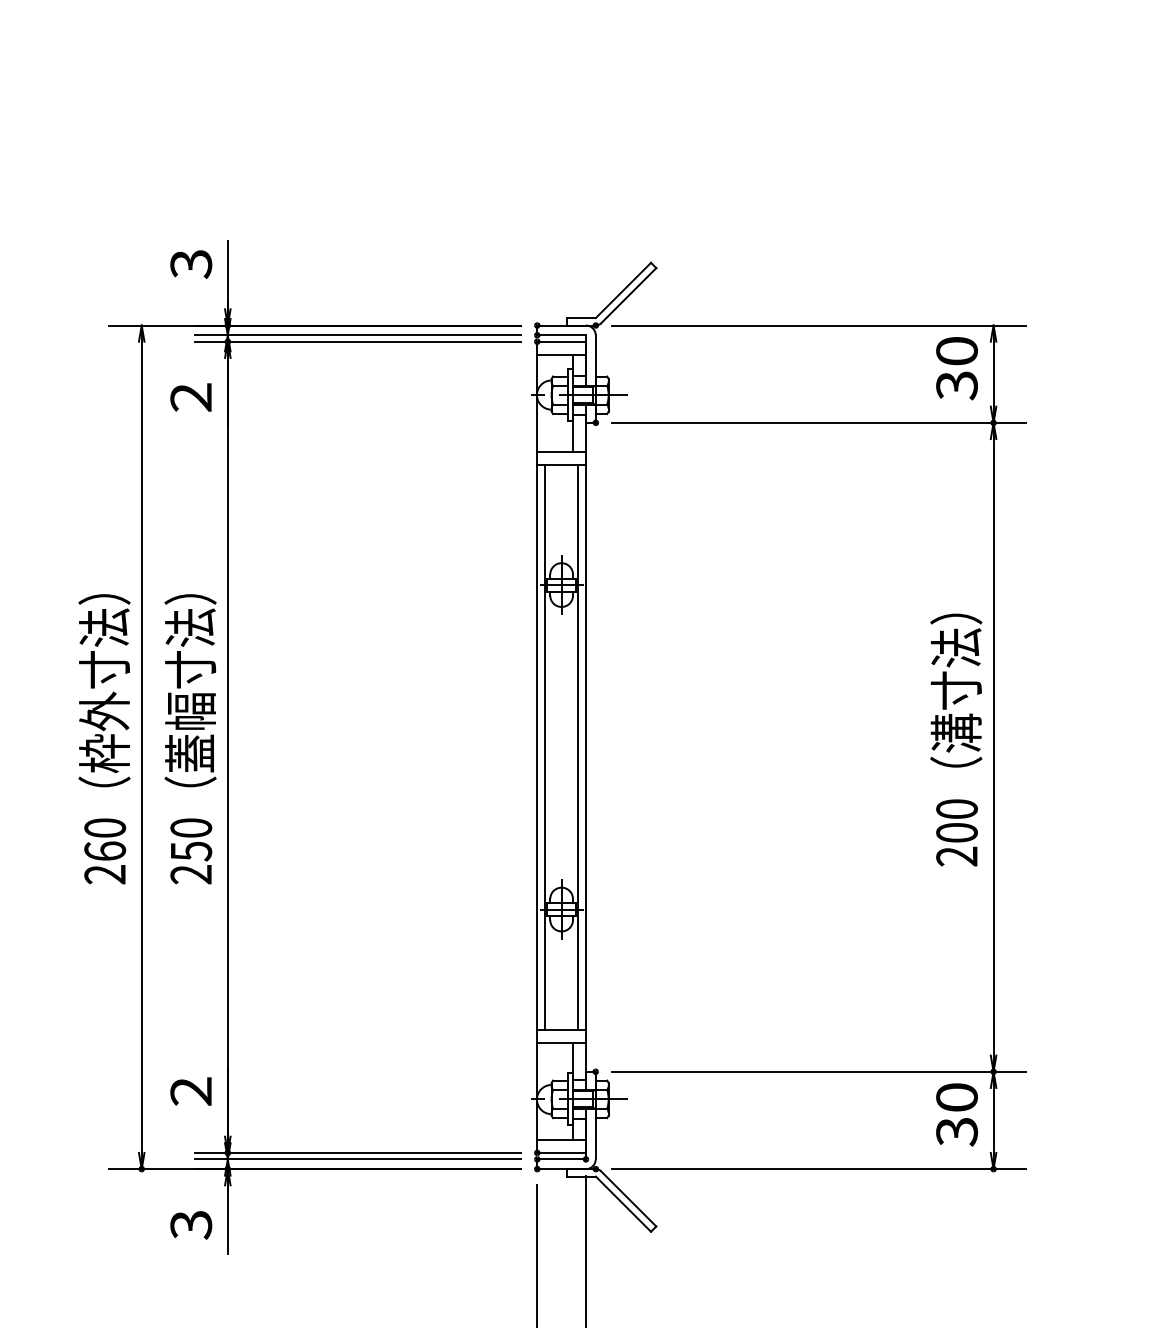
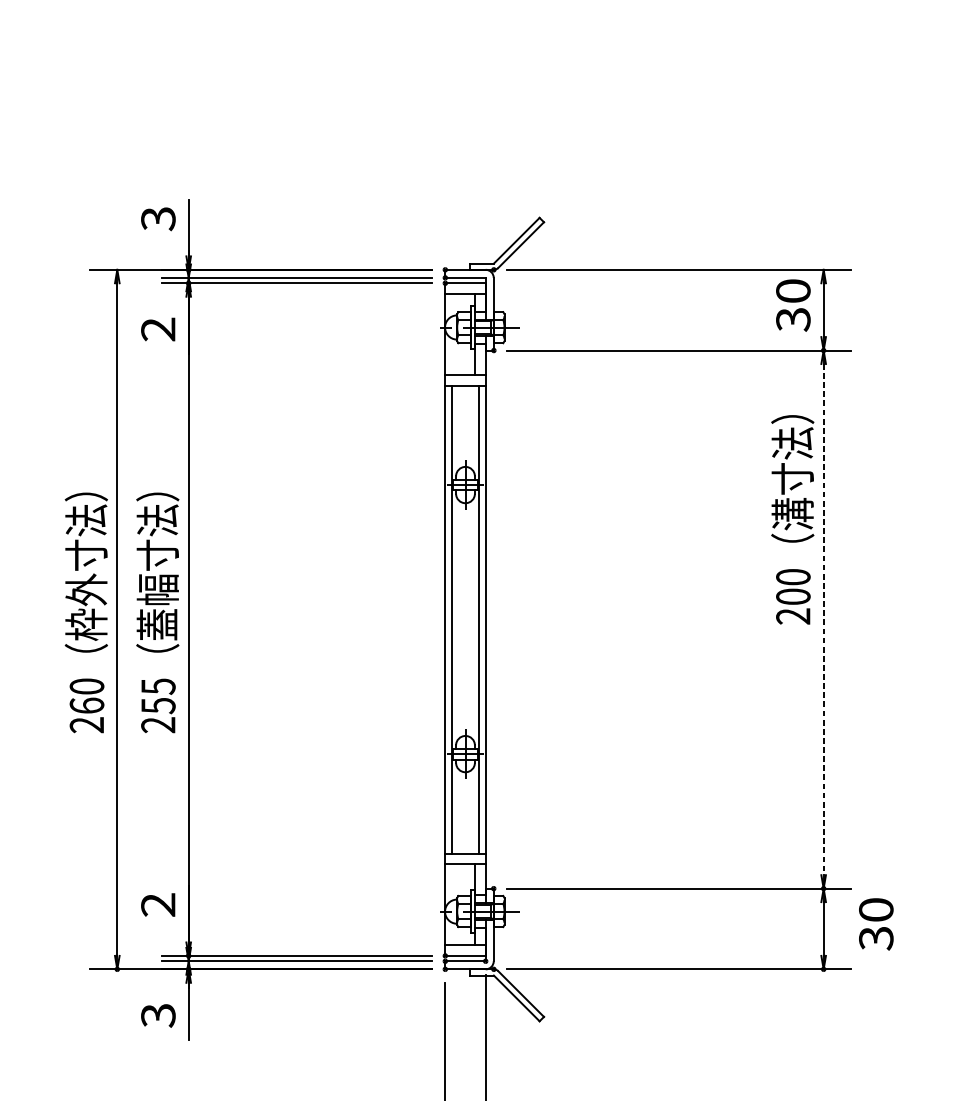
text: (956, 739) -> (792, 519), moved
line: (993, 747) -> (823, 619), solid -> dashed
text: (191, 828) -> (158, 686), 250 -> 255
text: (956, 1114) -> (875, 924), moved

